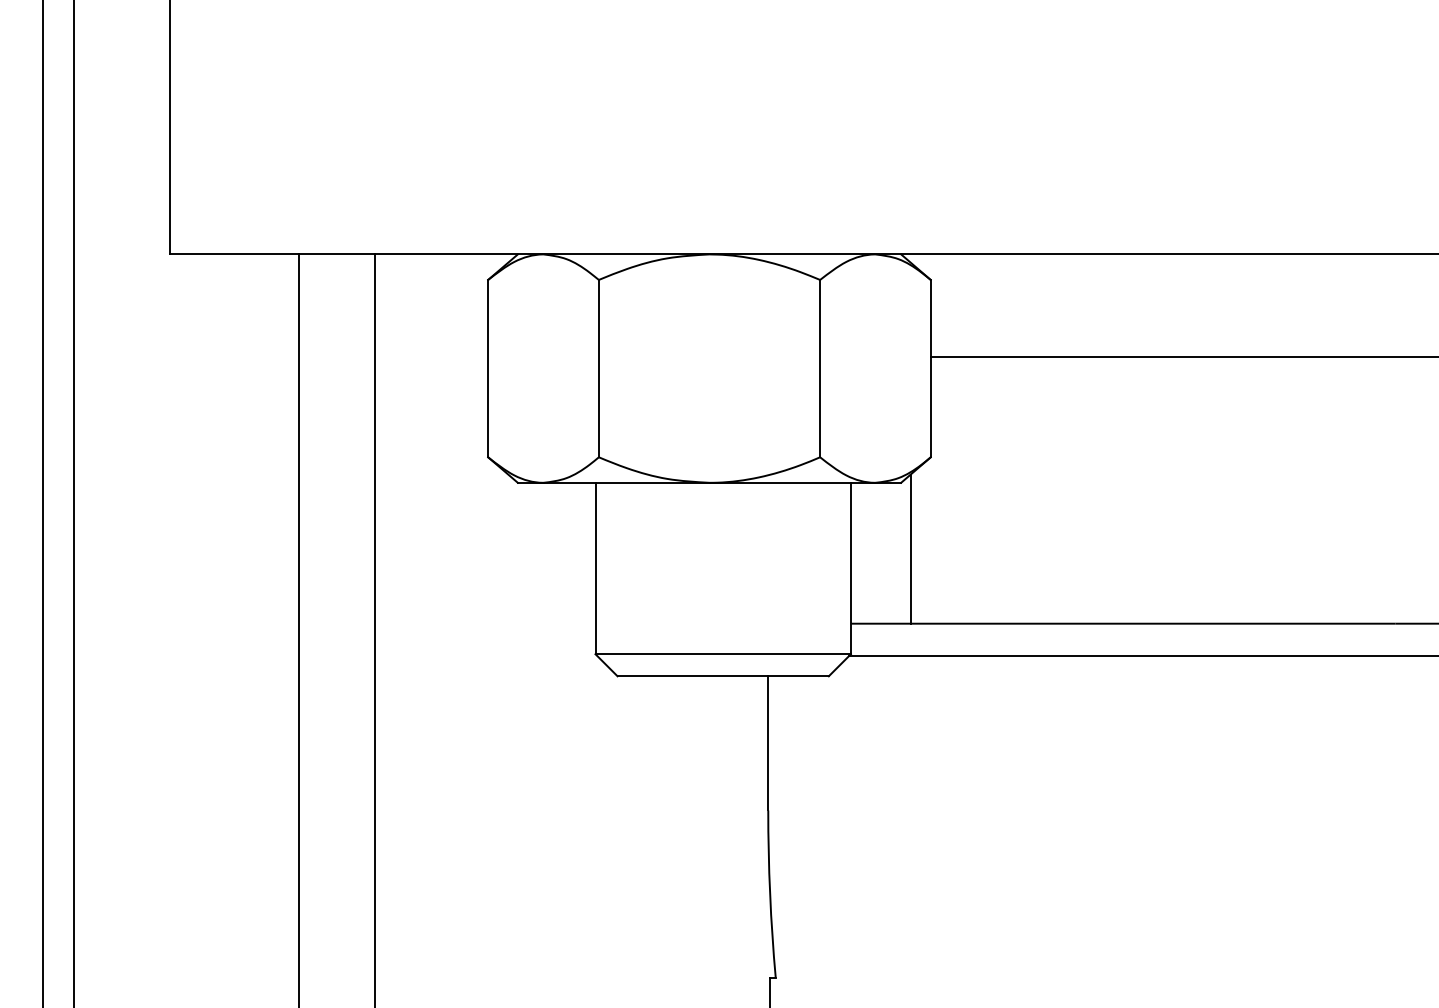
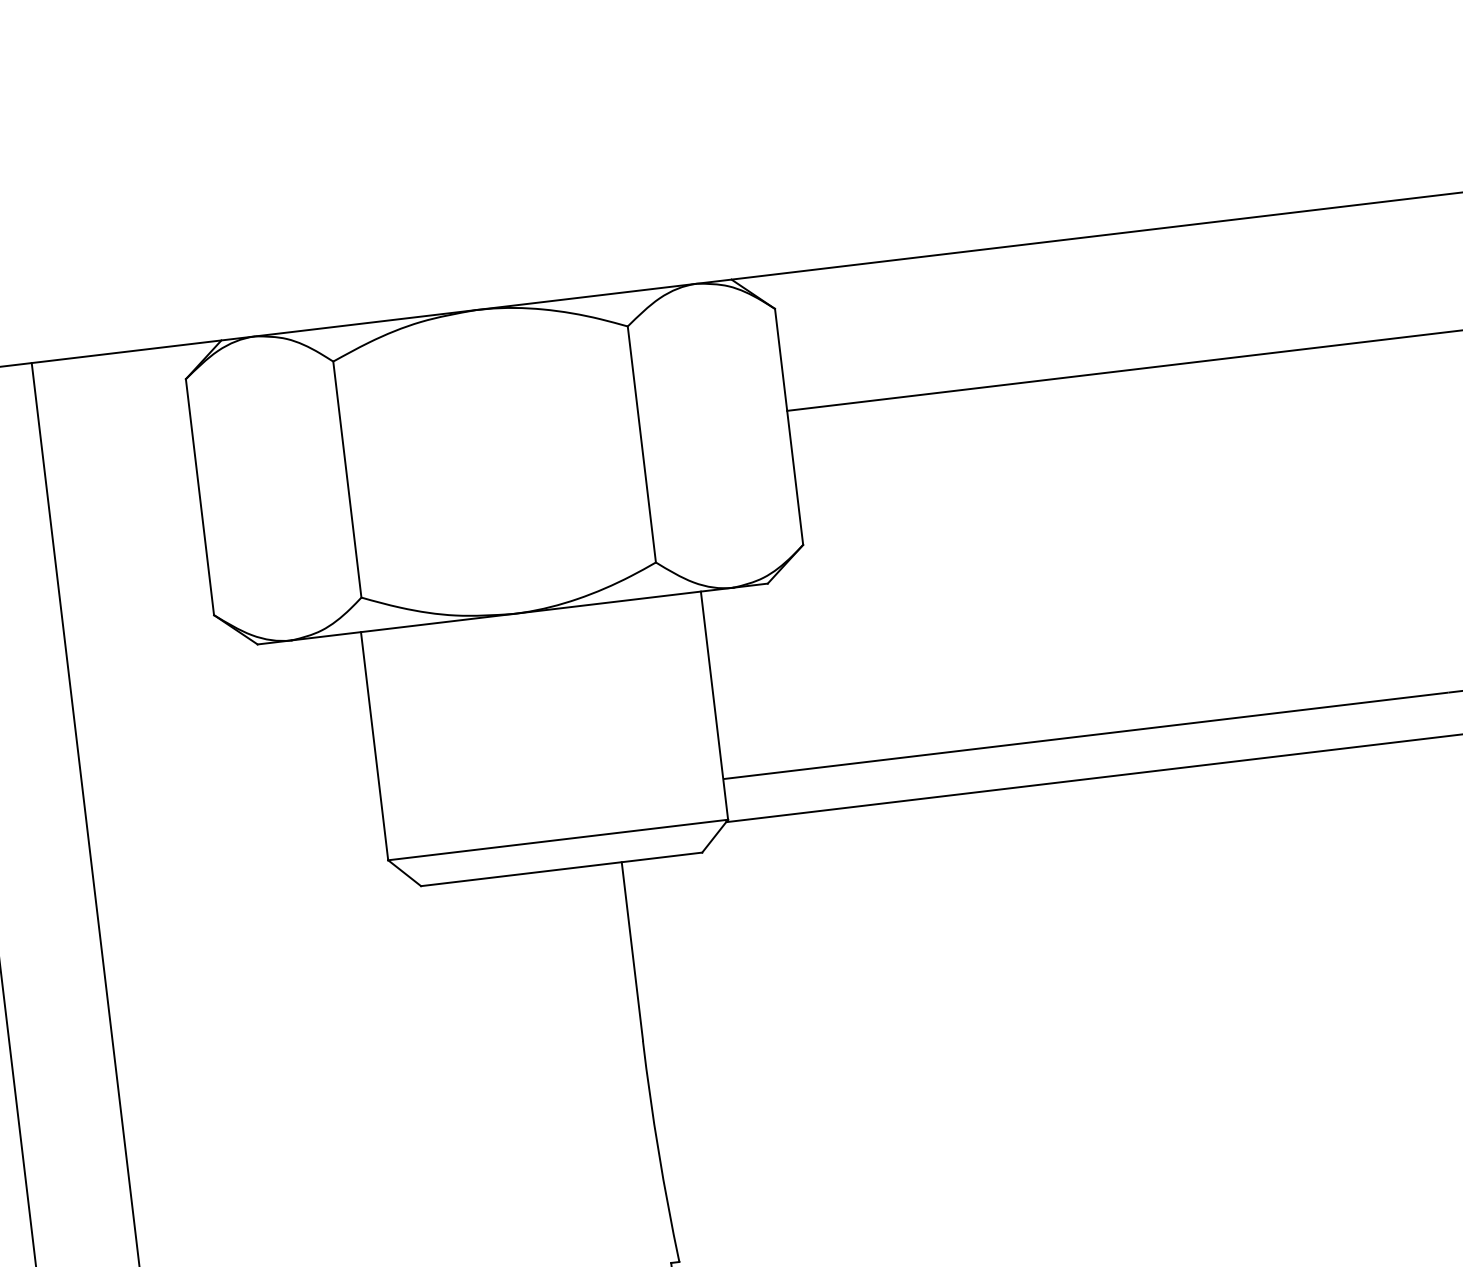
line: (910, 548) -> (790, 669), removed

